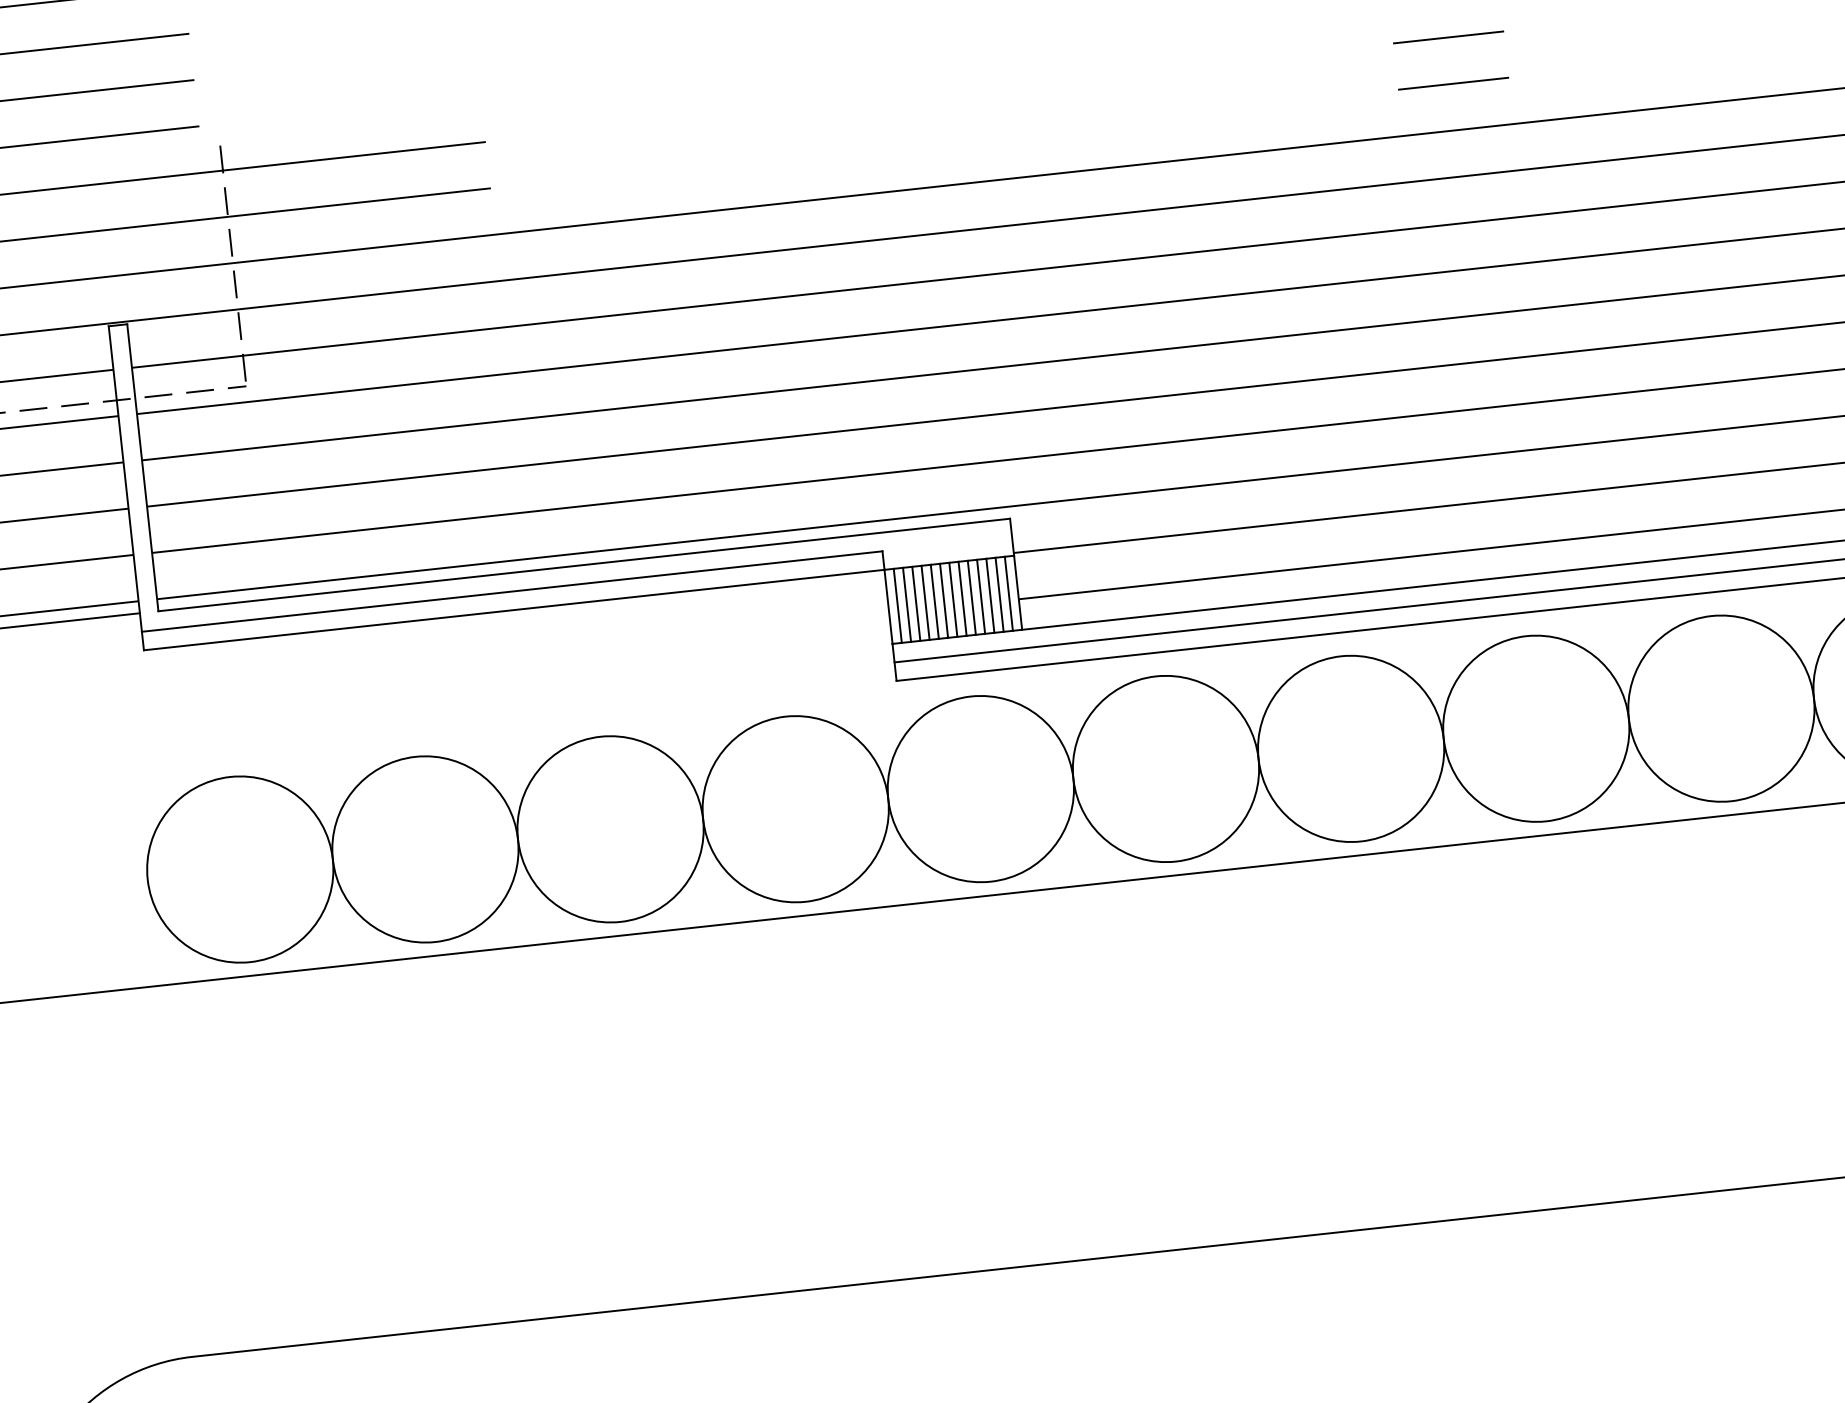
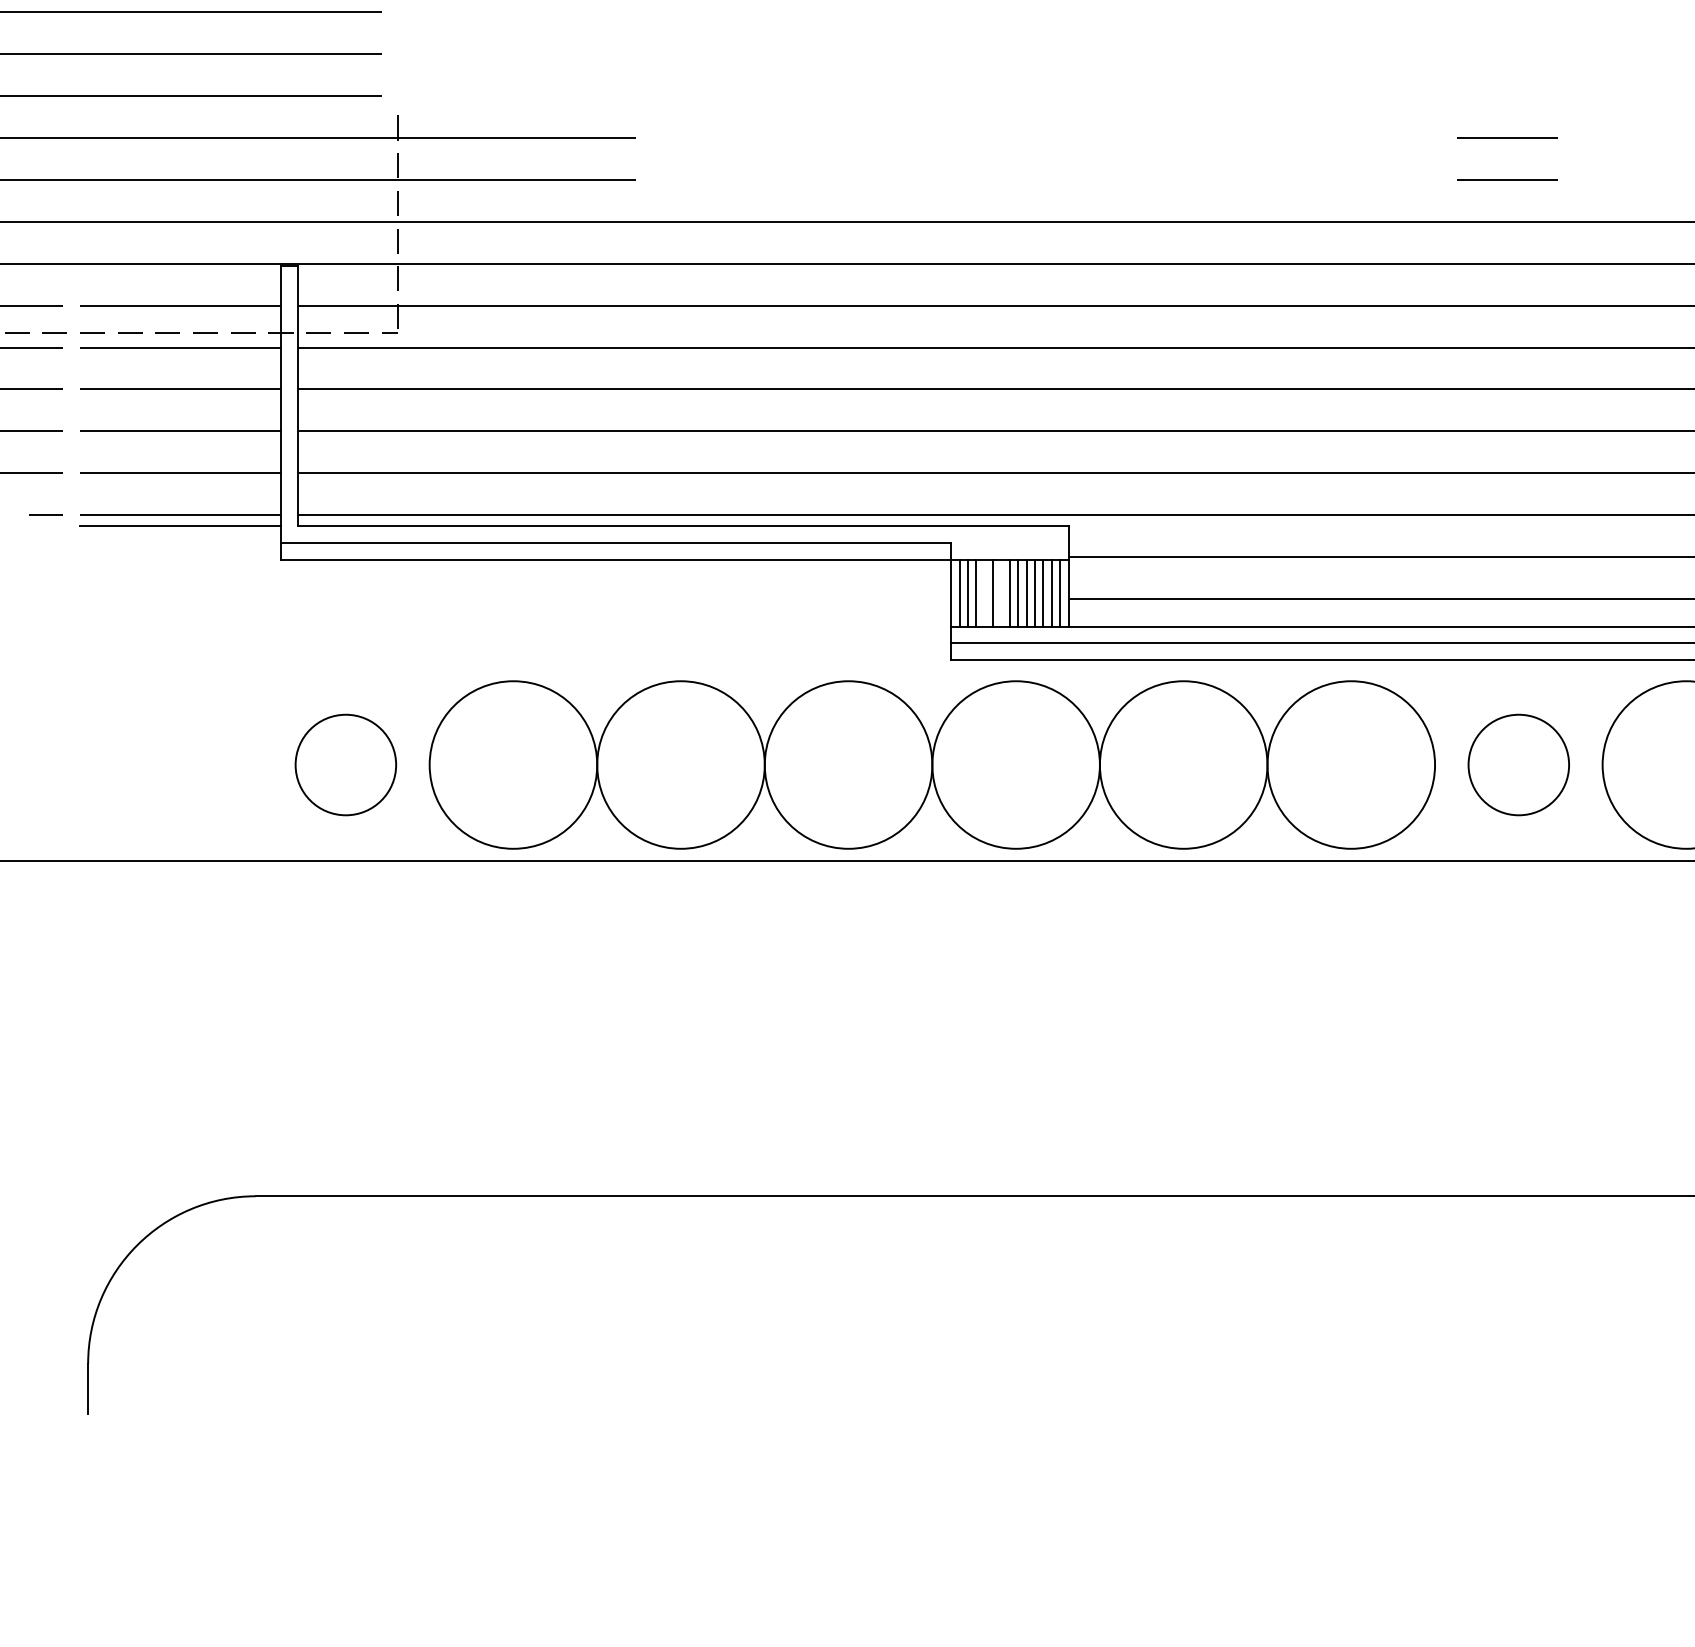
line: (943, 600) -> (1001, 592), removed
line: (925, 602) -> (984, 592), removed
circle: (1535, 728) -> (1518, 764), size x0.6
circle: (239, 869) -> (345, 764), size x0.6

